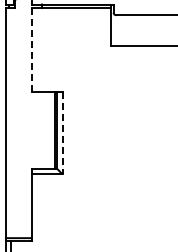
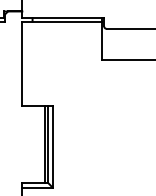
line: (31, 50) -> (22, 64), dashed -> solid
line: (62, 133) -> (53, 147), dashed -> solid

